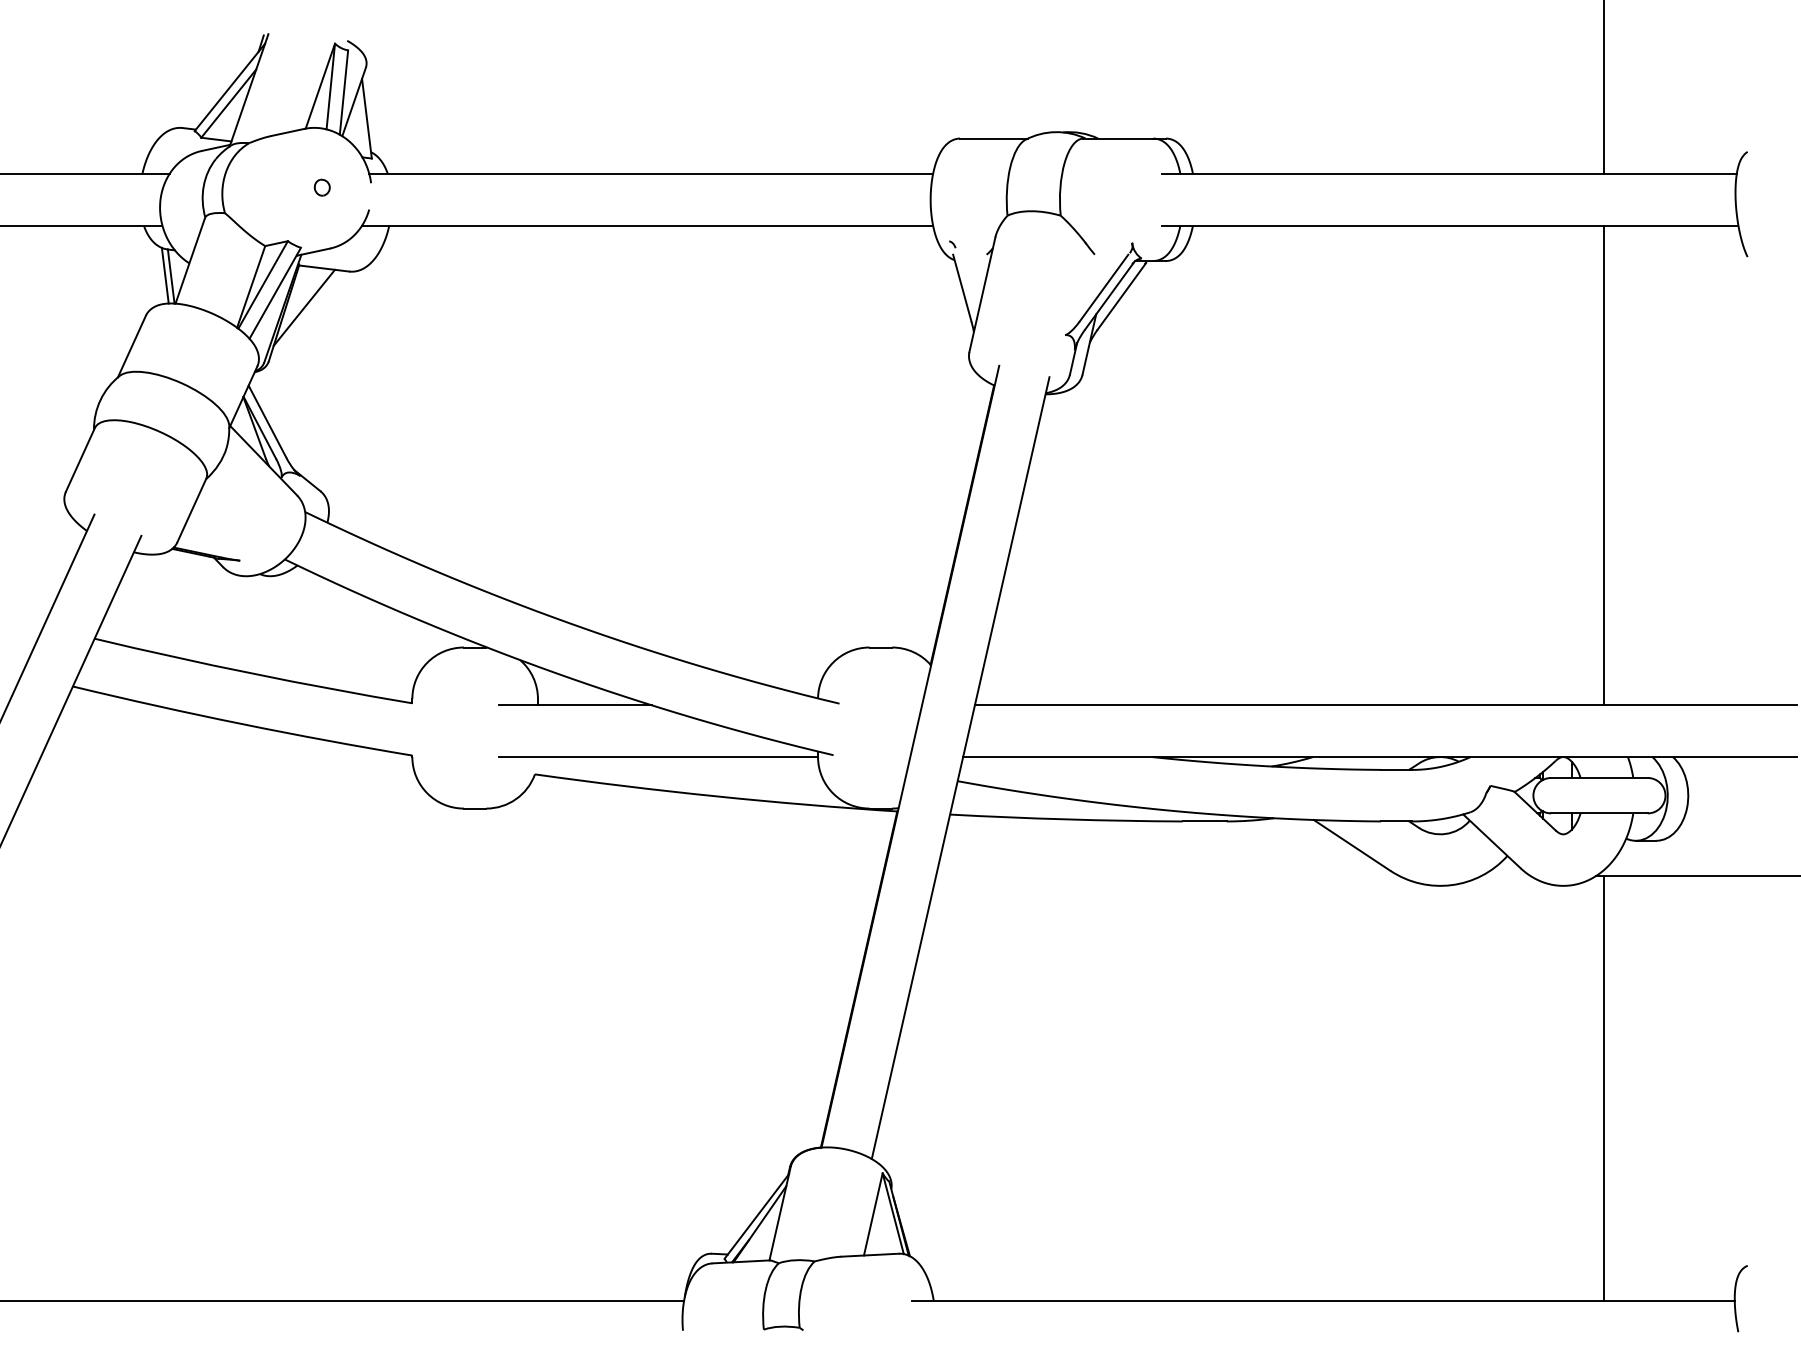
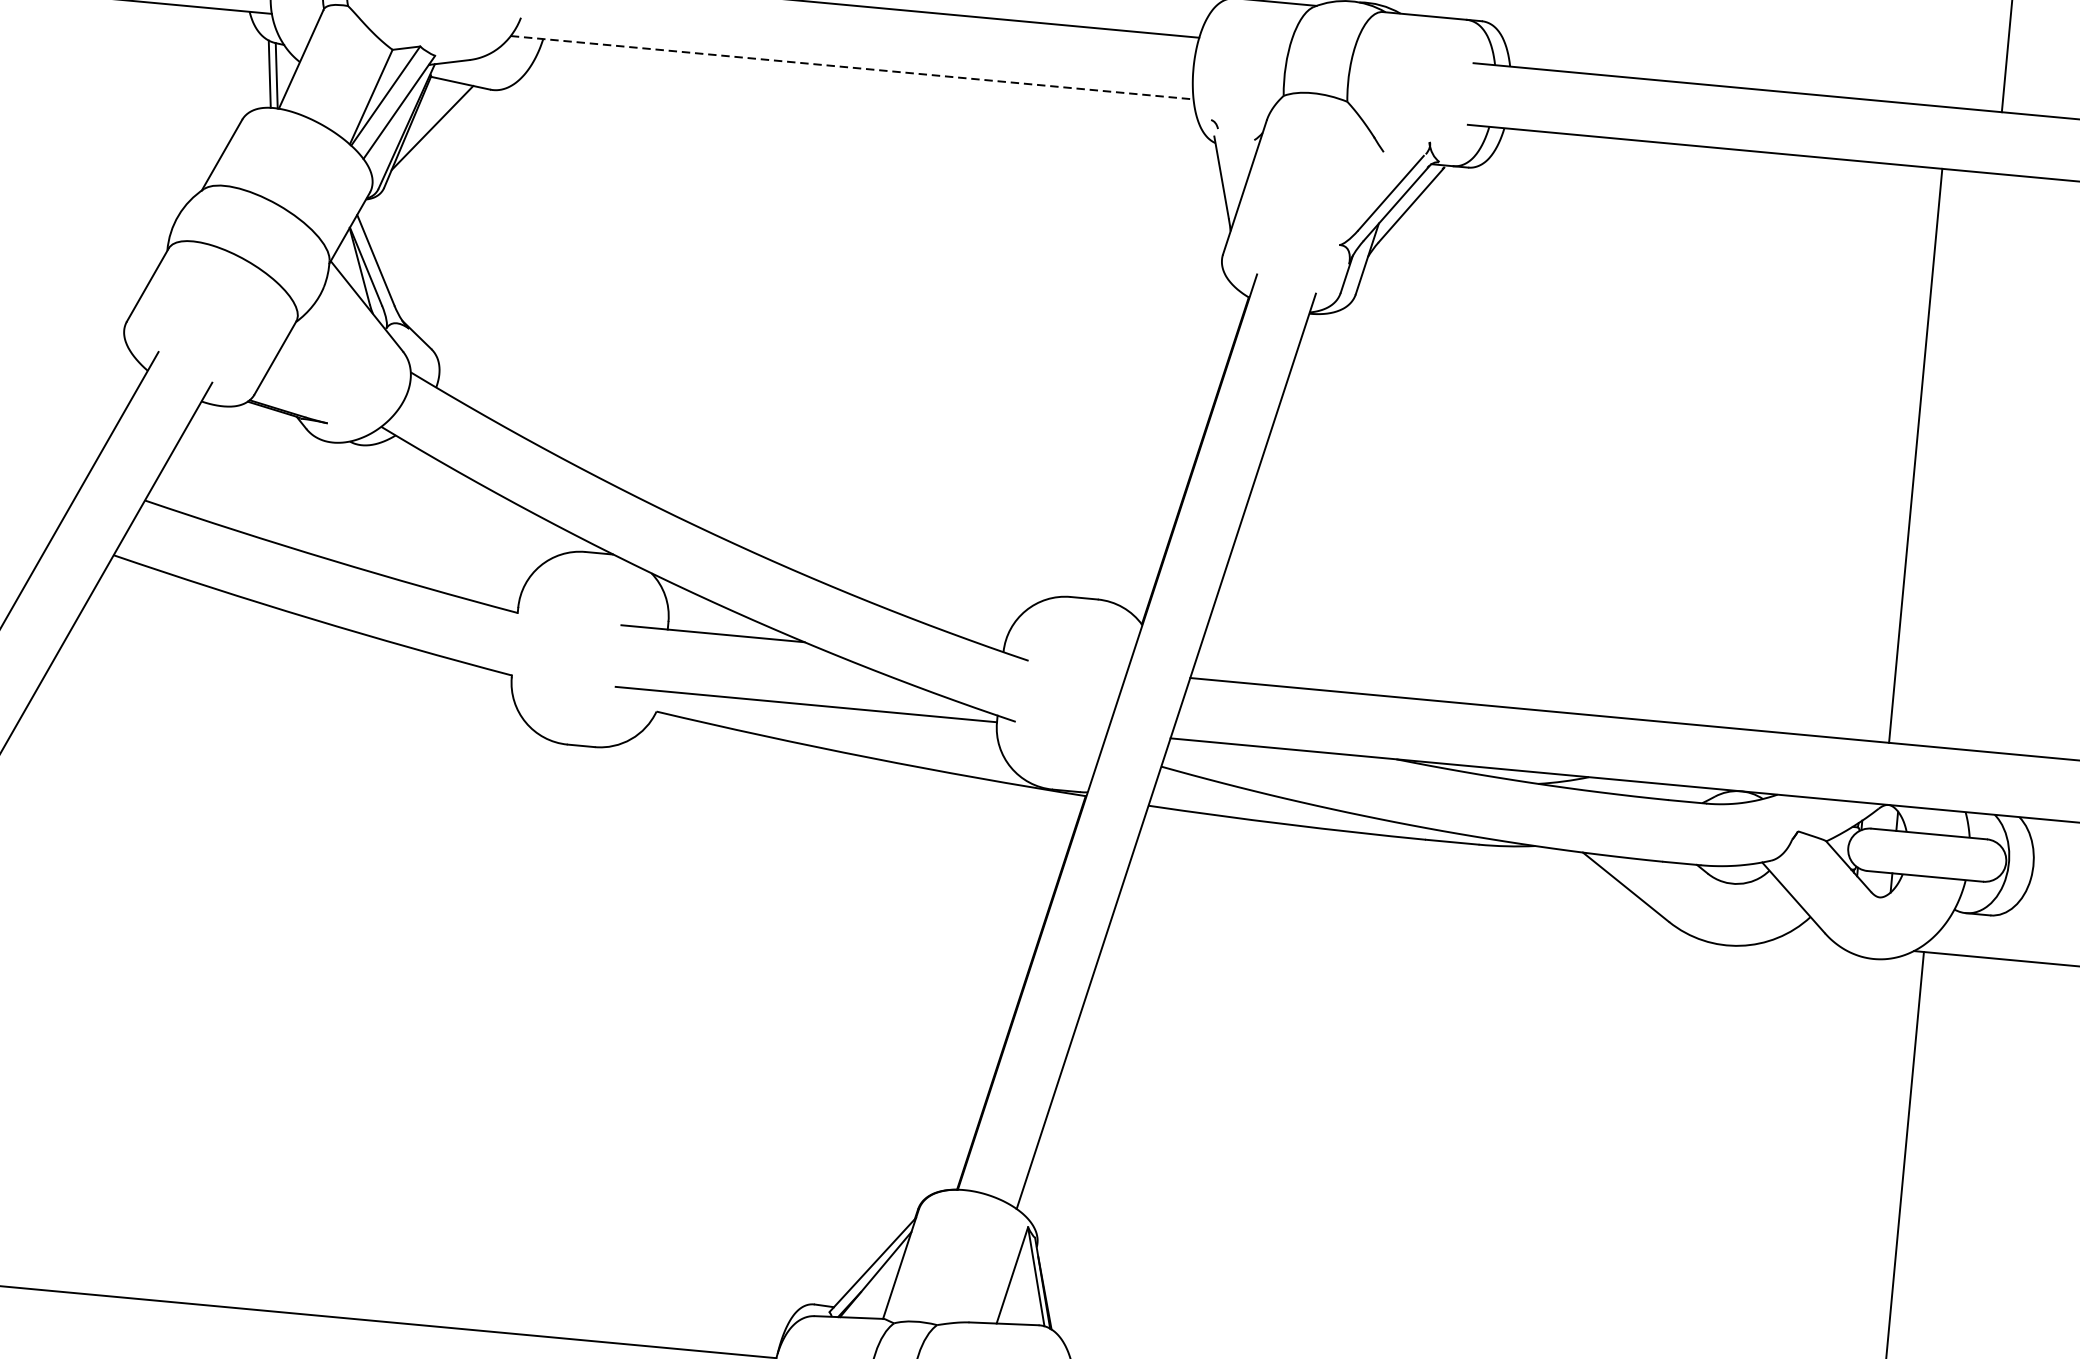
line: (648, 225) -> (853, 67), solid -> dashed
line: (1604, 465) -> (1916, 455), moved

